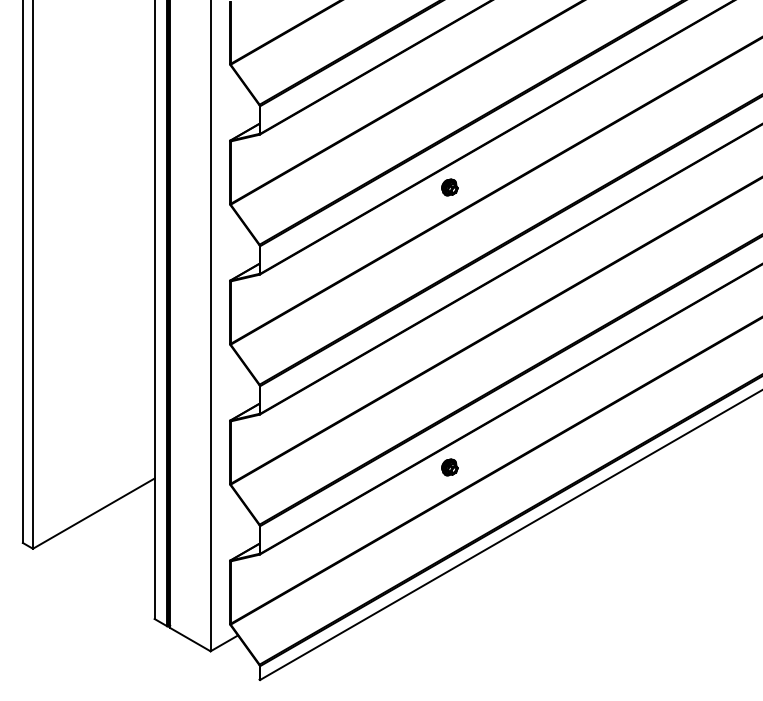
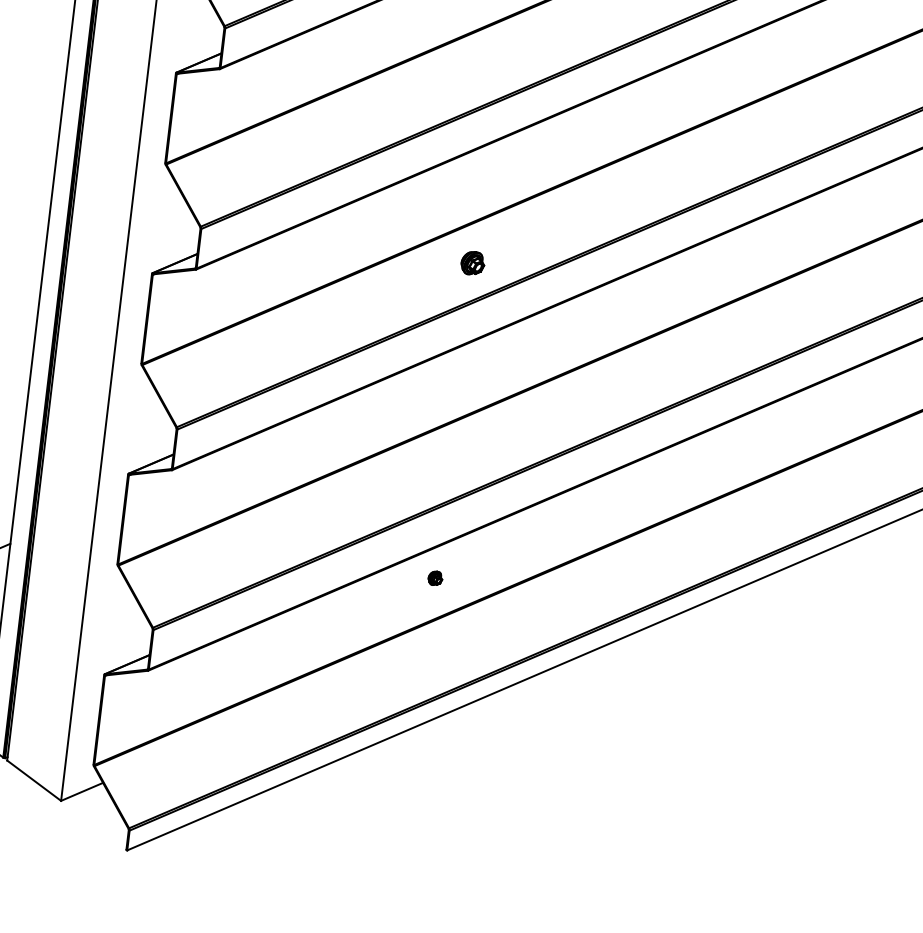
part: (449, 187) -> (472, 263), moved
part: (449, 467) -> (434, 578), size x0.6

